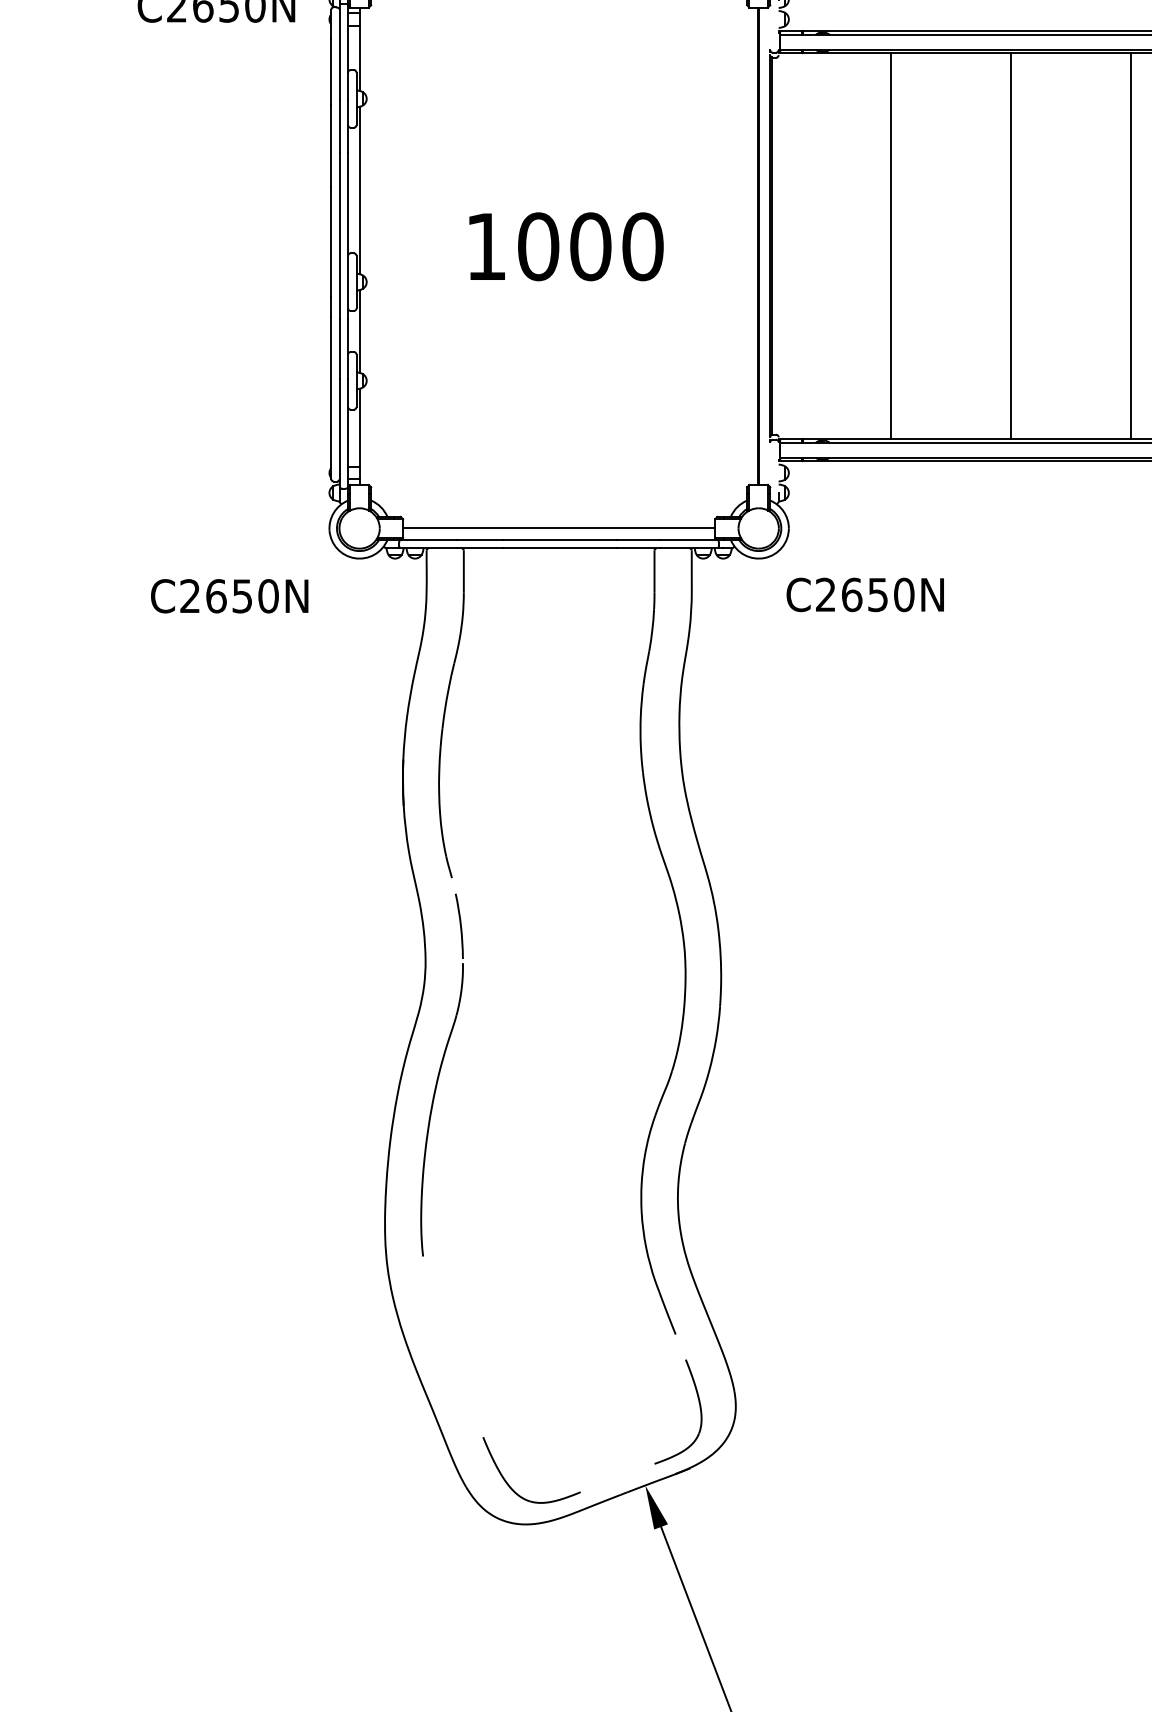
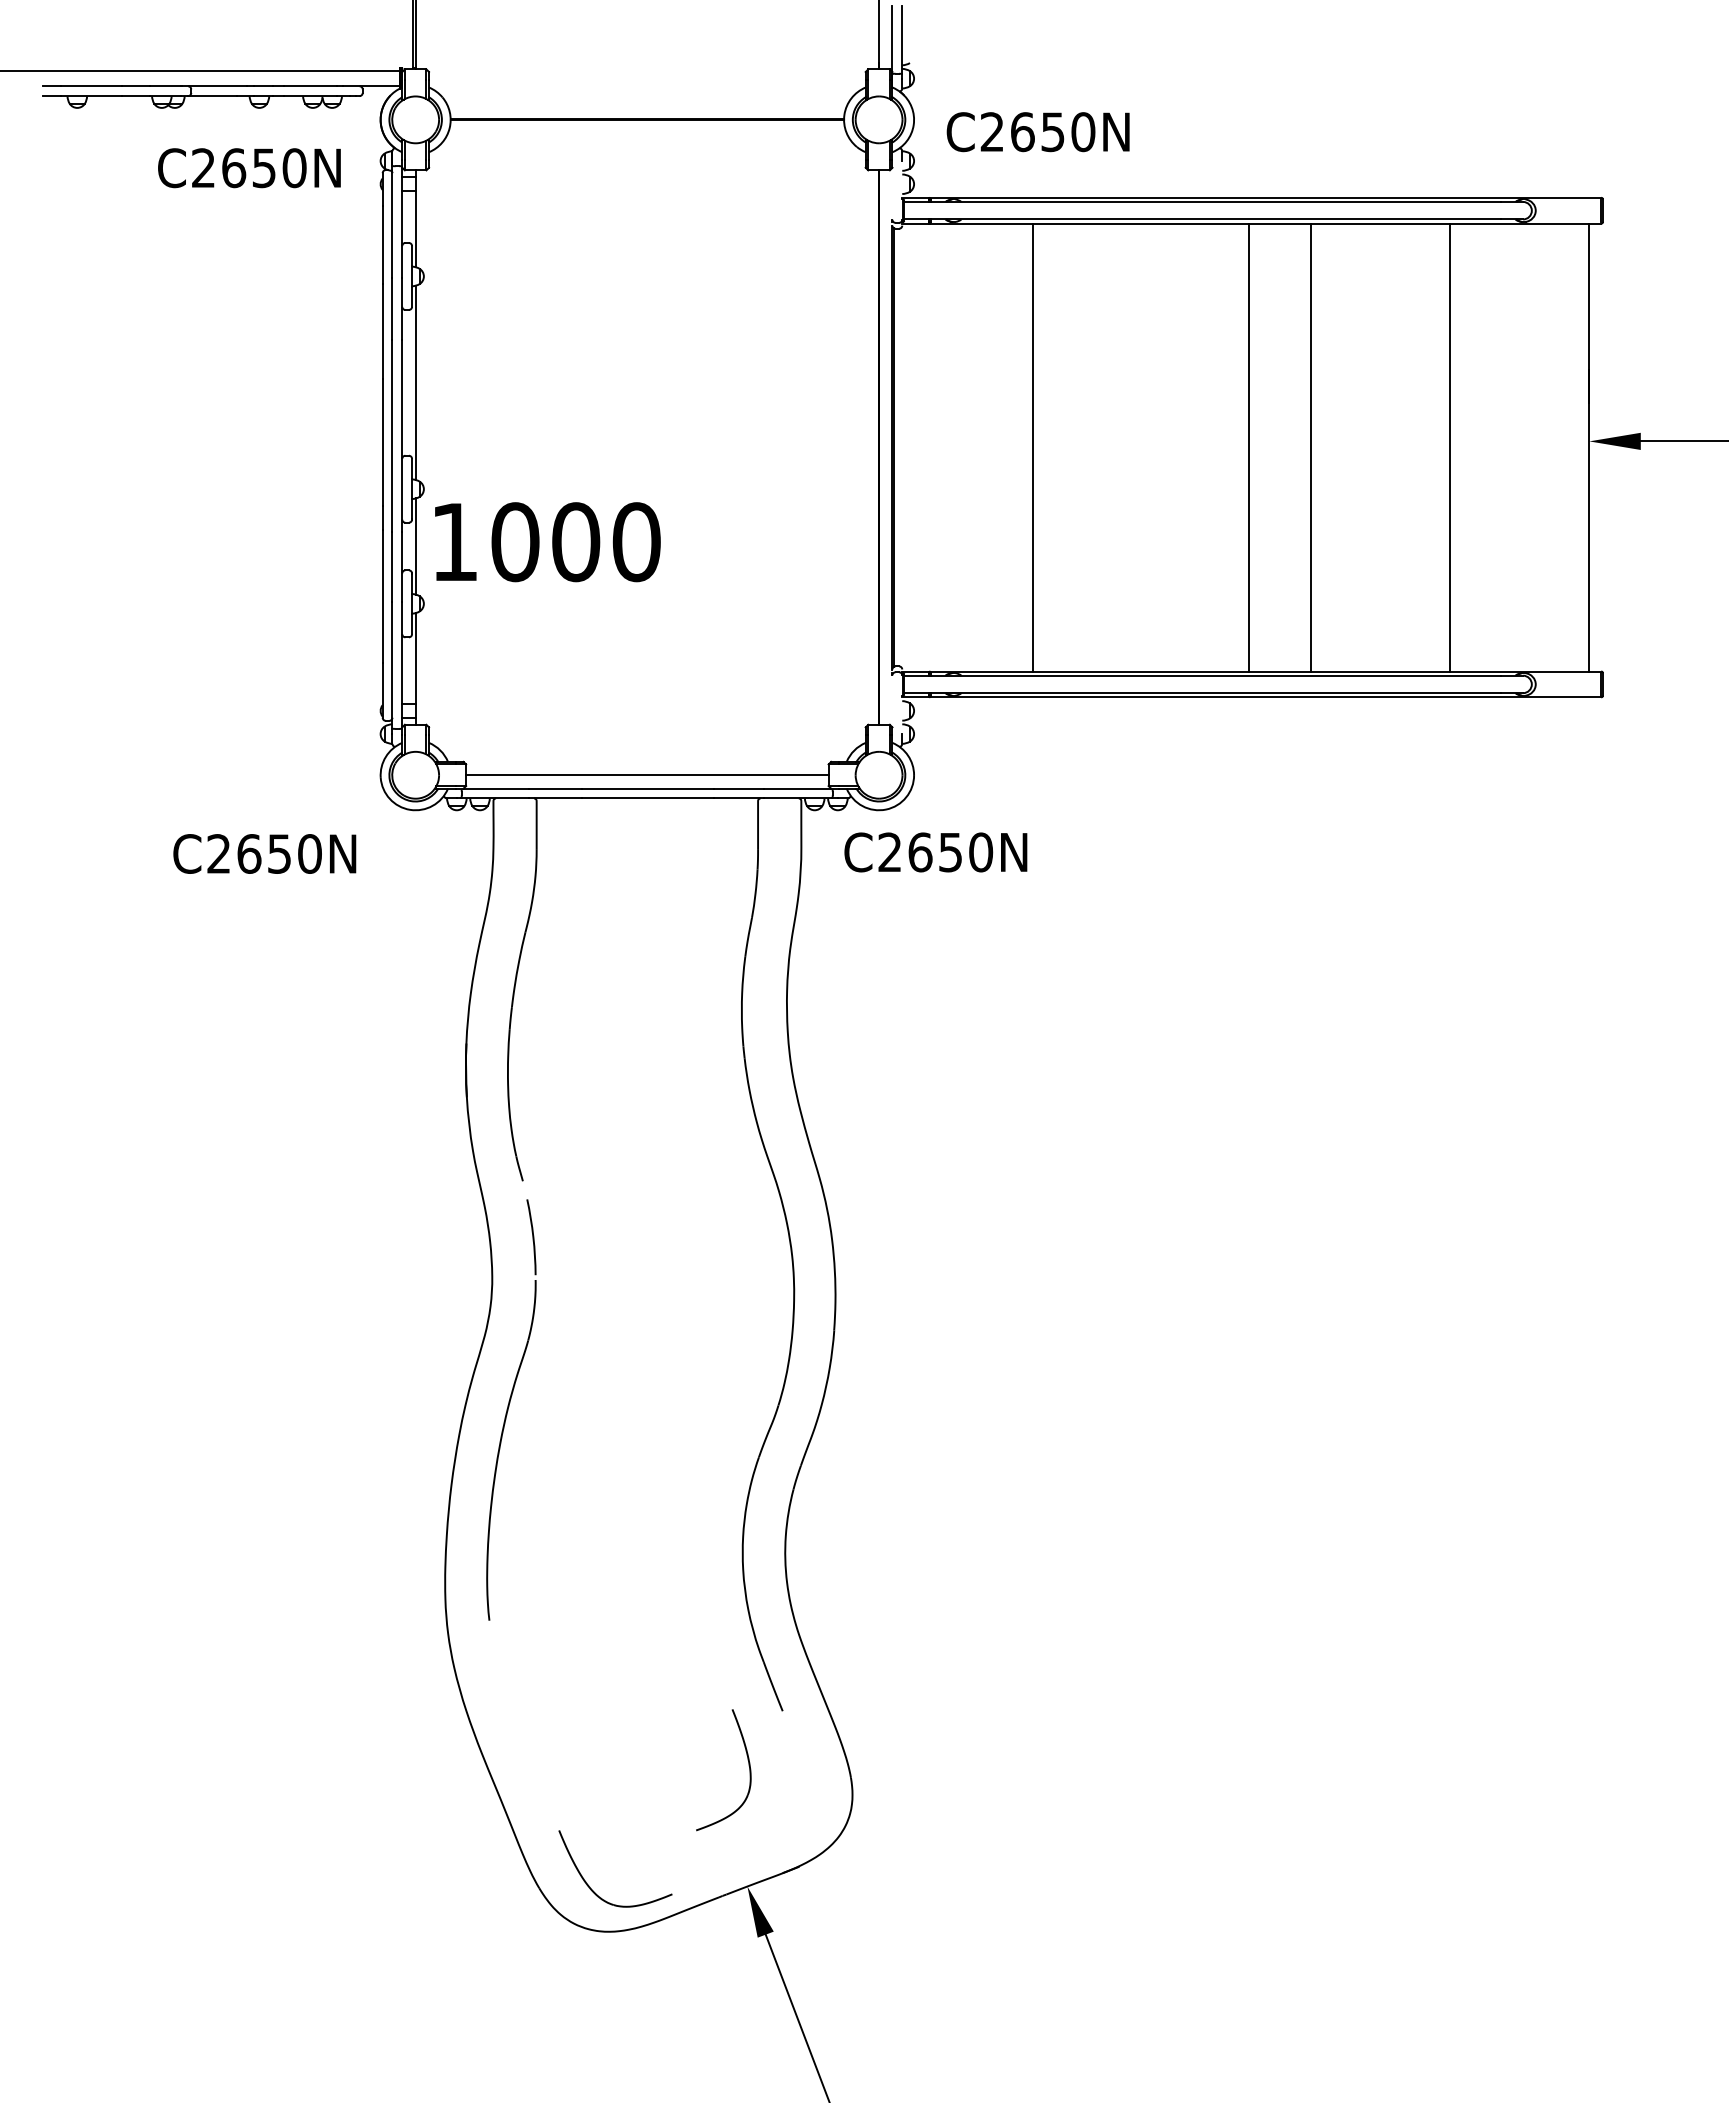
line: (1011, 246) -> (1249, 447), moved
text: (566, 247) -> (547, 542), moved
text: (865, 594) -> (935, 852), moved
part: (699, 1408) -> (748, 1766), moved

